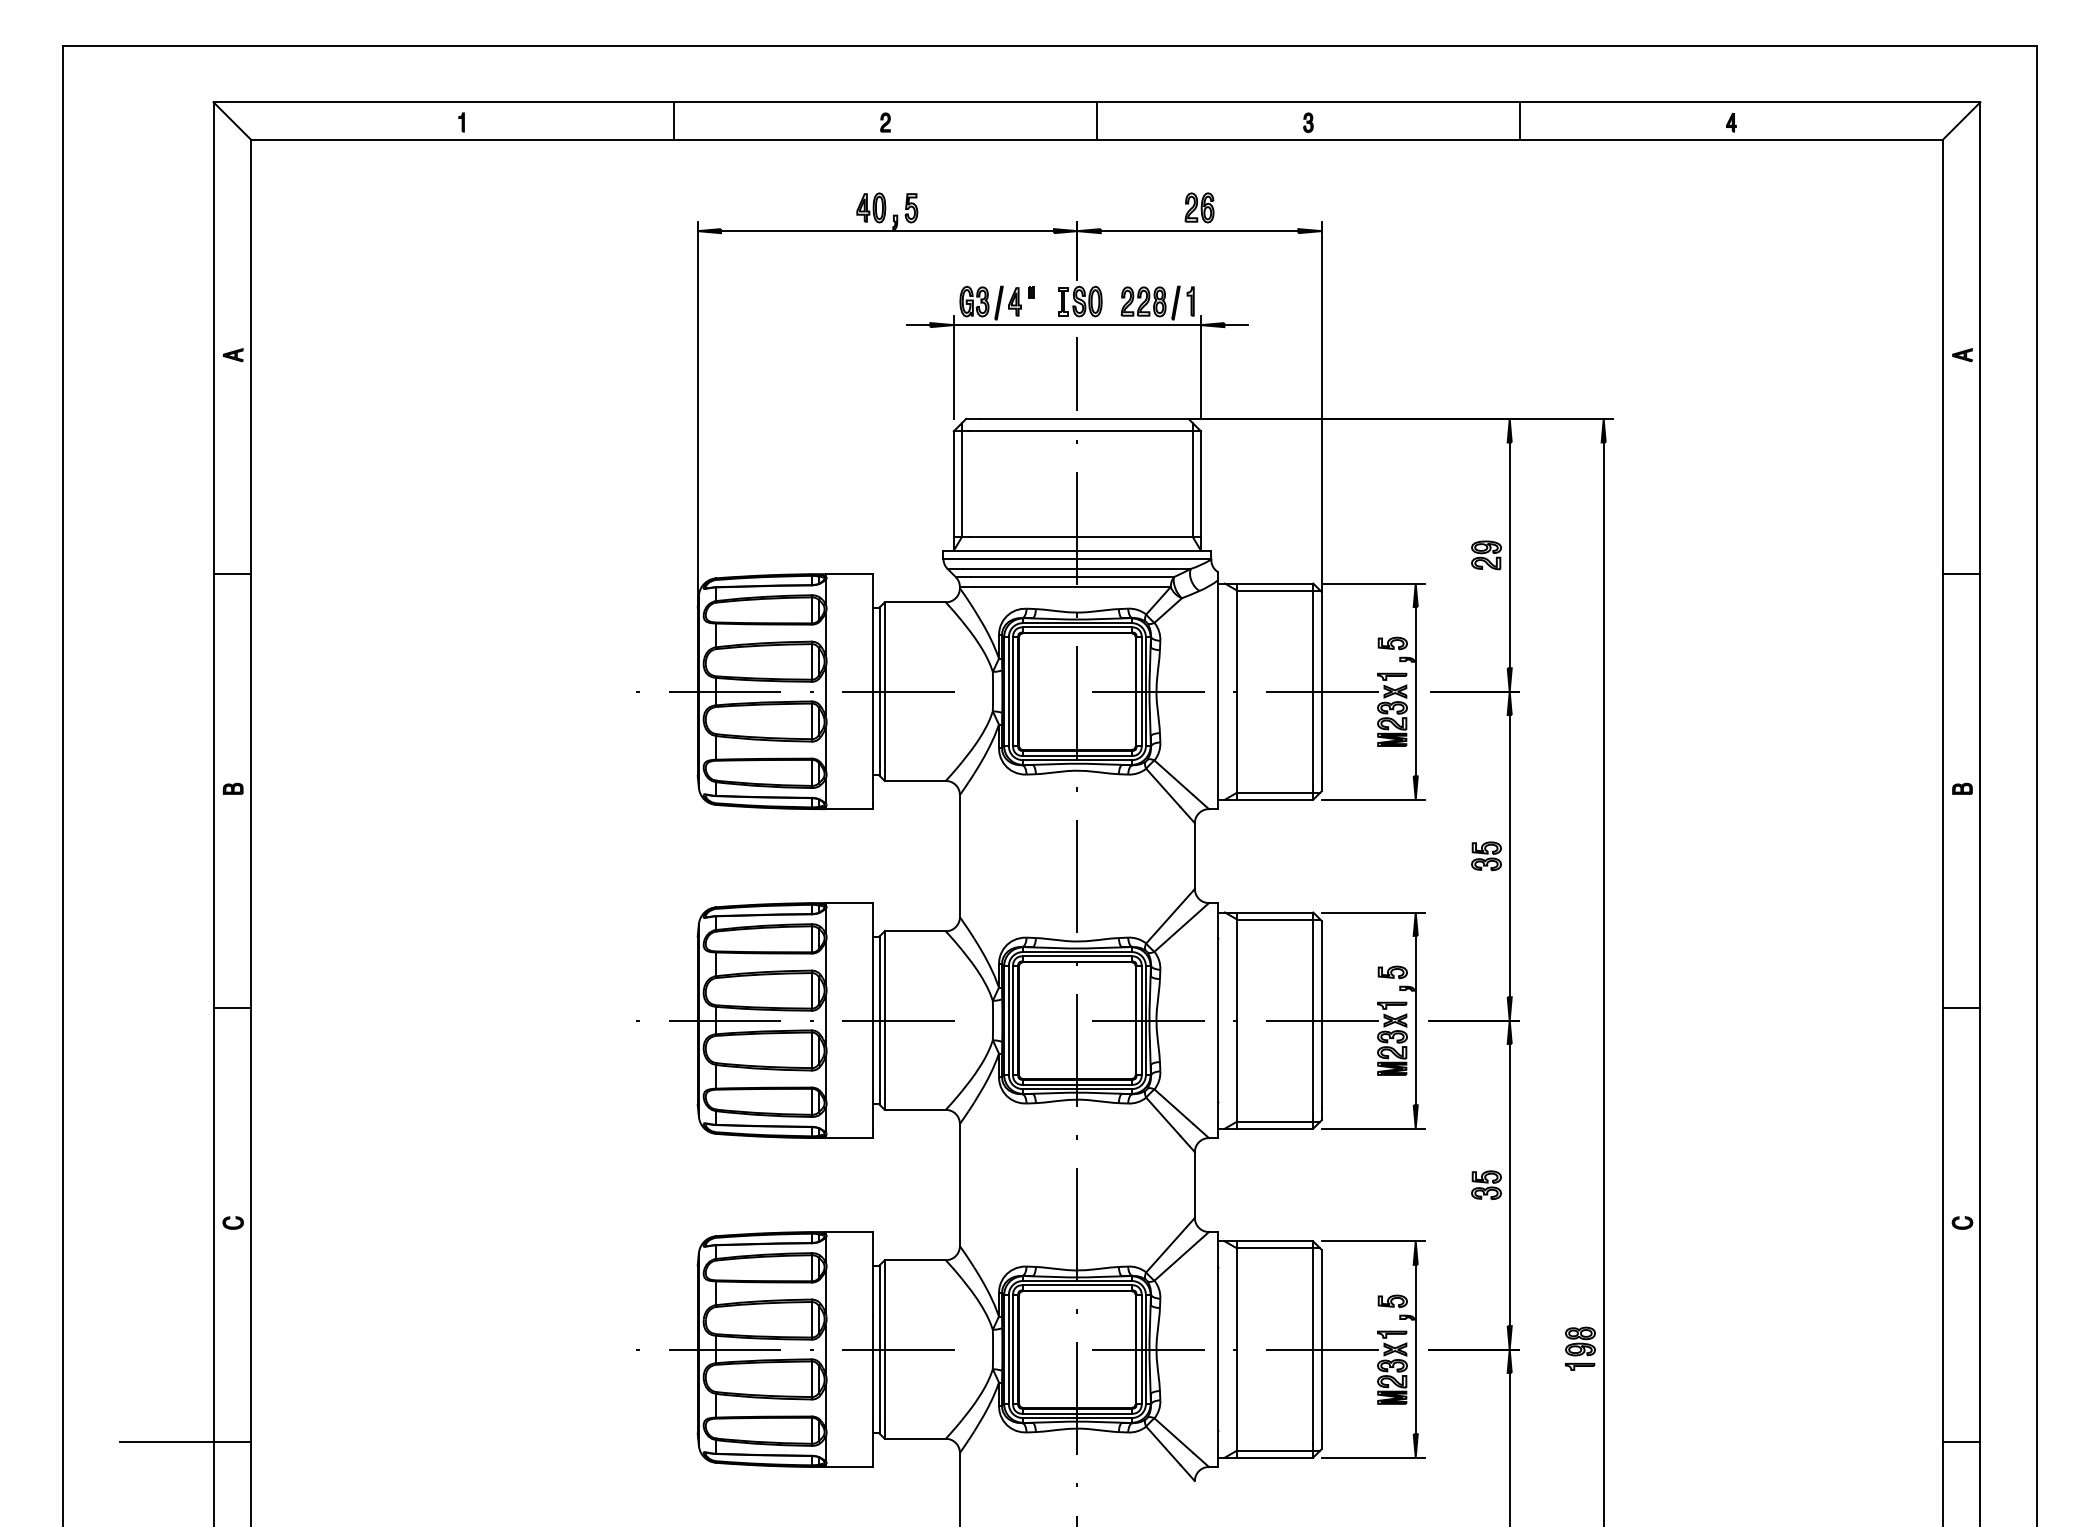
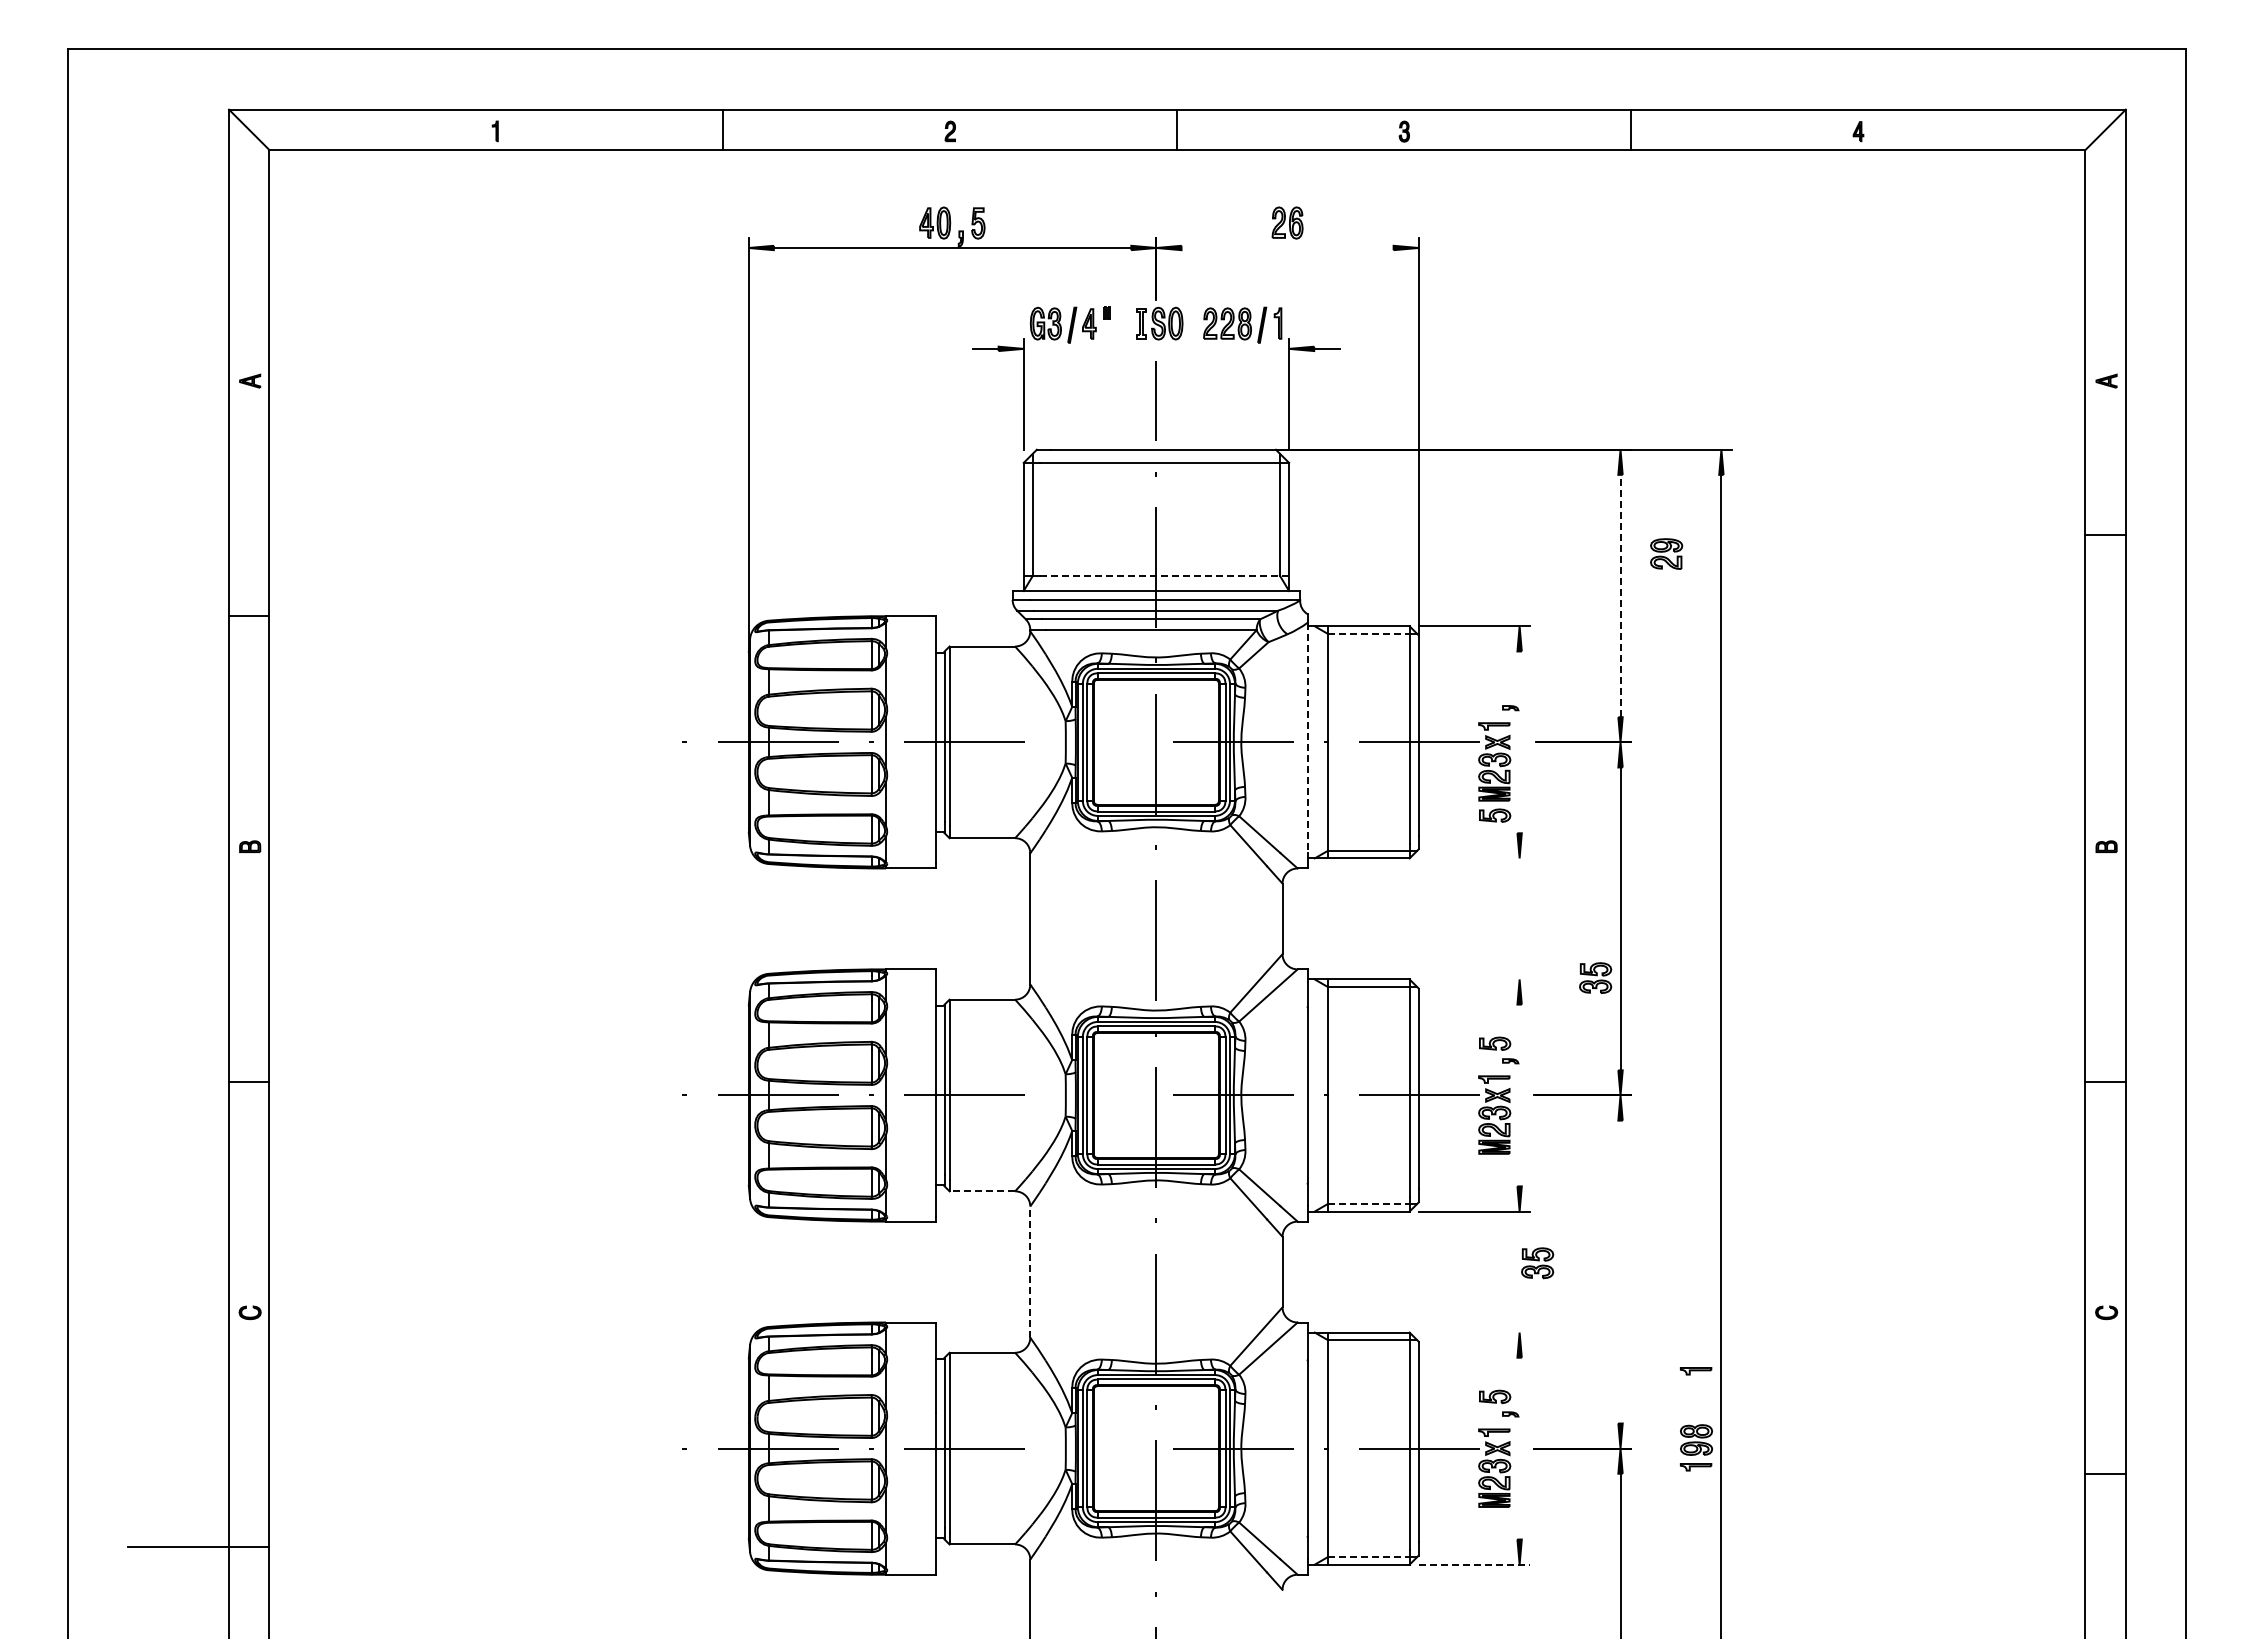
line: (1199, 230) -> (1287, 247), removed
line: (1077, 324) -> (1156, 348), removed
line: (1084, 536) -> (1164, 575), solid -> dashed
part: (1486, 554) -> (1666, 553), moved
line: (1509, 554) -> (1620, 595), solid -> dashed
line: (1961, 573) -> (2105, 534), moved
line: (1274, 590) -> (1368, 633), solid -> dashed
part: (1393, 643) -> (1495, 815), moved
line: (1218, 688) -> (1307, 738), solid -> dashed
line: (1415, 691) -> (1519, 742), removed
line: (1372, 799) -> (1473, 858), removed
part: (1486, 855) -> (1595, 977), moved
line: (1372, 912) -> (1473, 979), removed
line: (1415, 1020) -> (1519, 1095), removed
line: (915, 1110) -> (982, 1191), solid -> dashed
line: (1274, 1121) -> (1368, 1203), solid -> dashed
line: (1509, 1184) -> (1620, 1271), removed
line: (960, 1185) -> (1030, 1272), solid -> dashed
part: (1486, 1185) -> (1537, 1263), moved
line: (1372, 1241) -> (1473, 1332), removed
part: (1580, 1277) -> (1696, 1371), added
line: (1415, 1349) -> (1519, 1448), removed
line: (1961, 1441) -> (2105, 1474), moved
line: (1274, 1450) -> (1368, 1557), solid -> dashed
line: (1373, 1457) -> (1474, 1564), solid -> dashed

